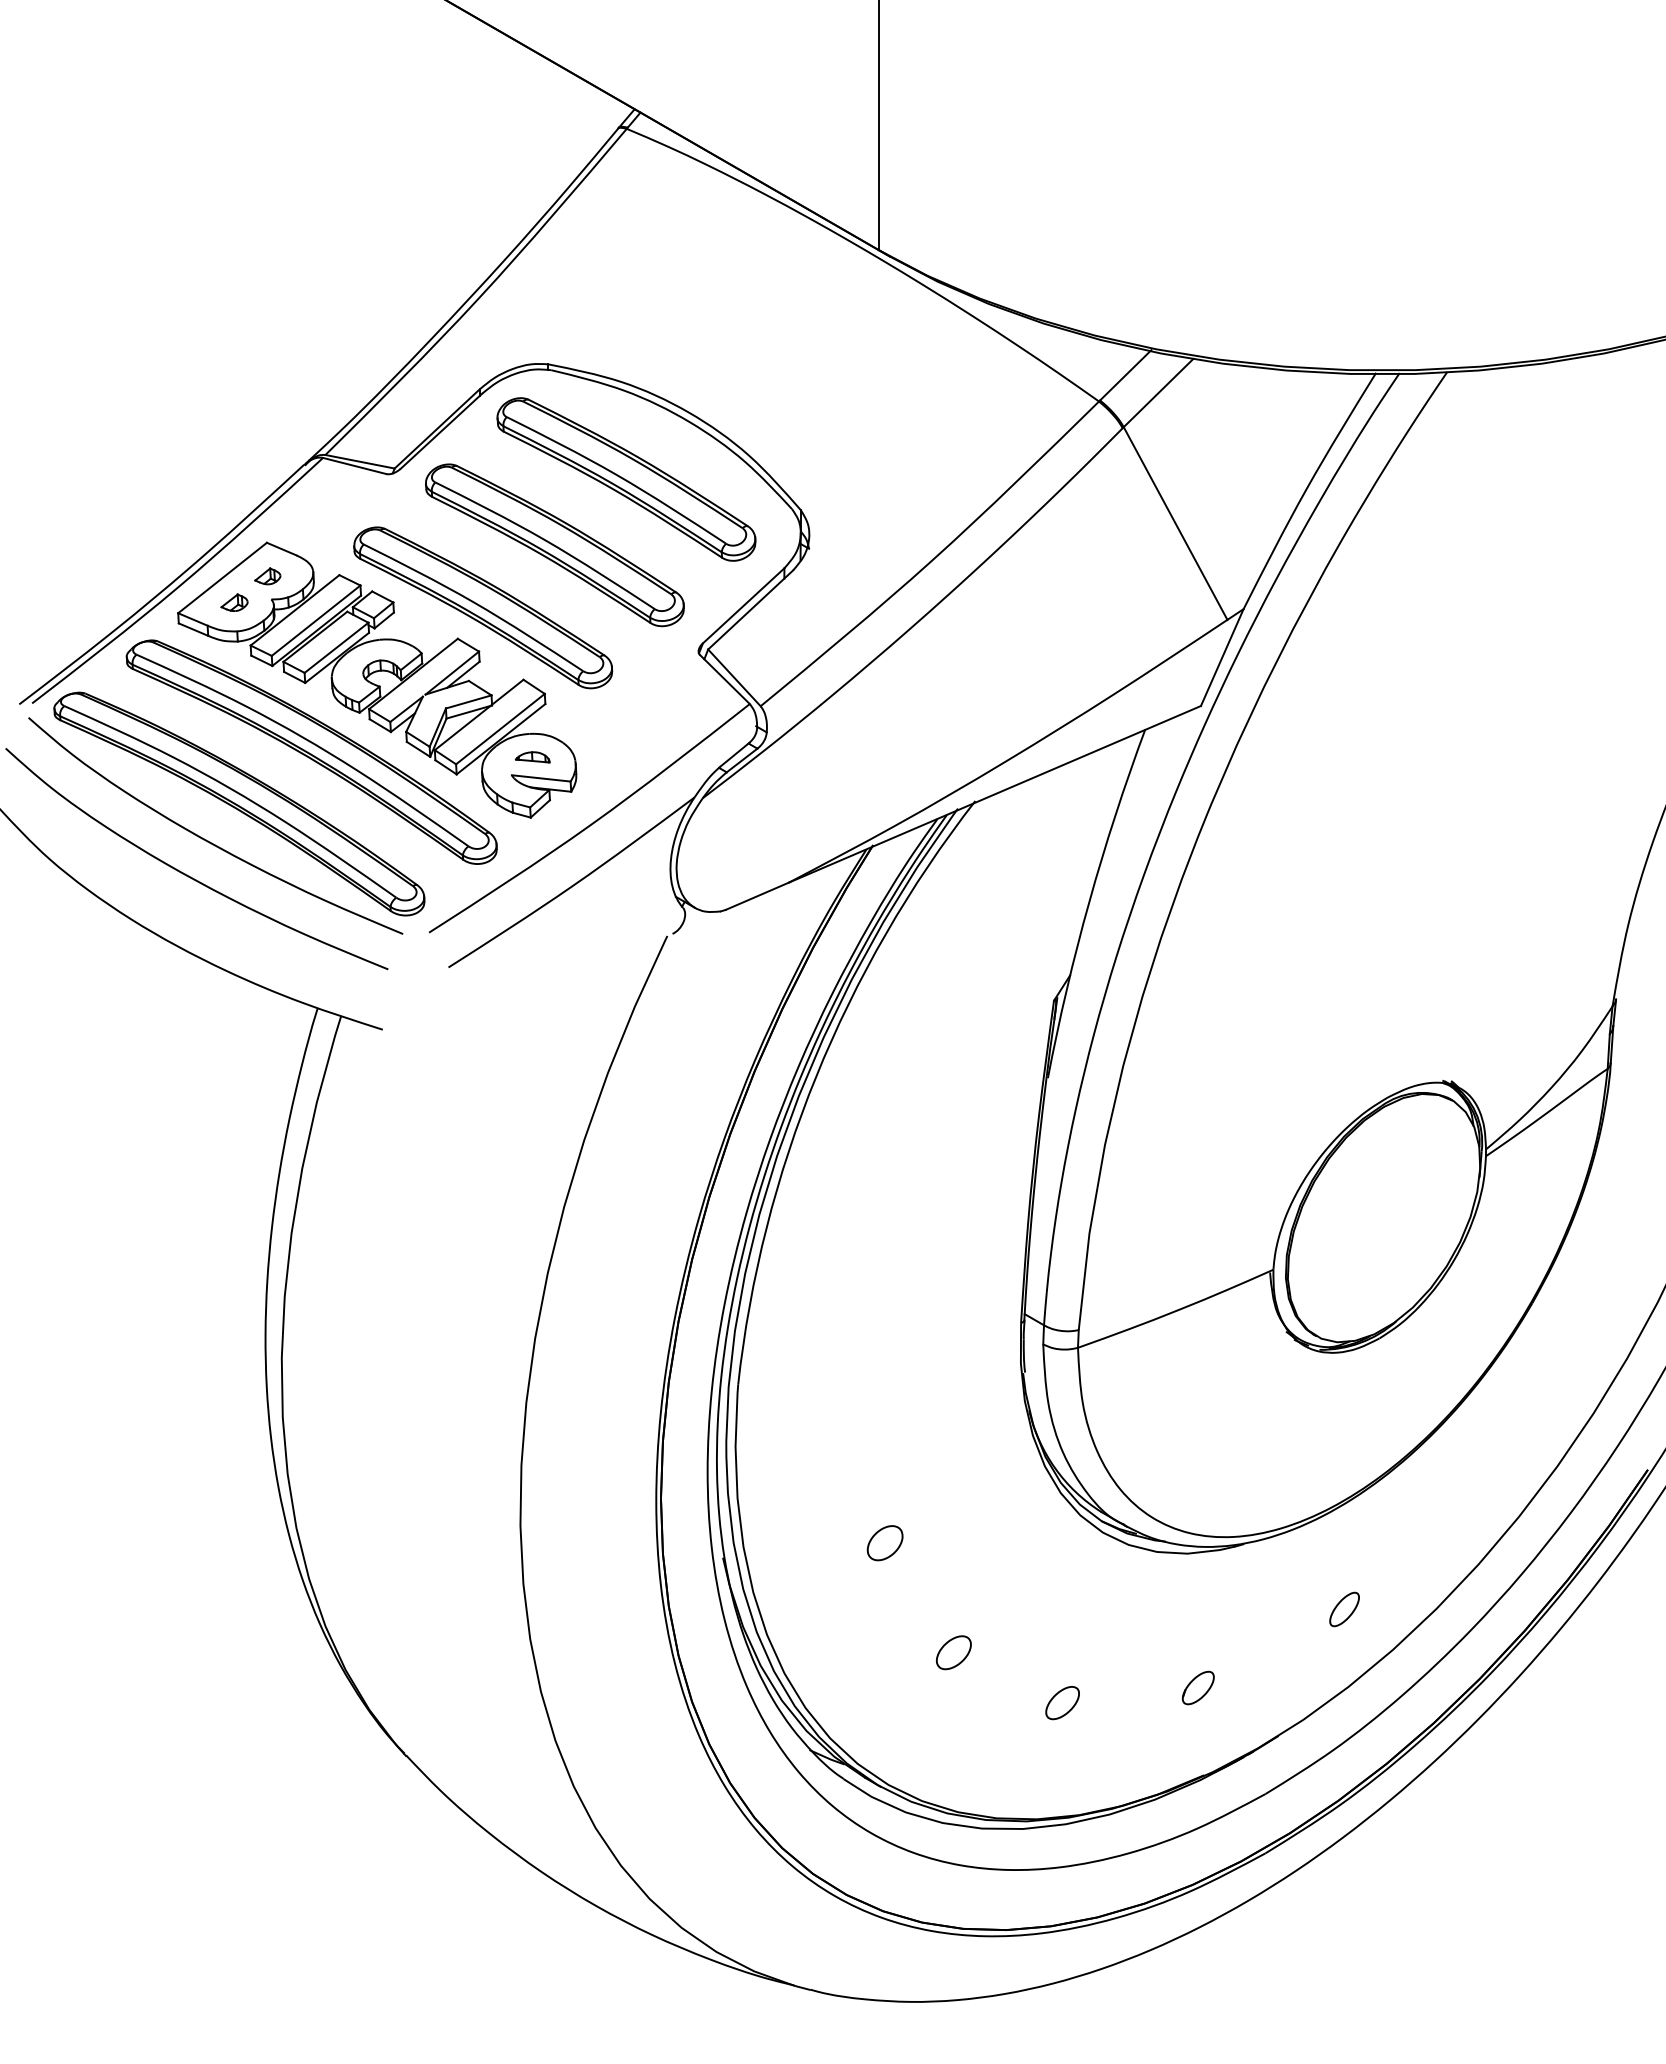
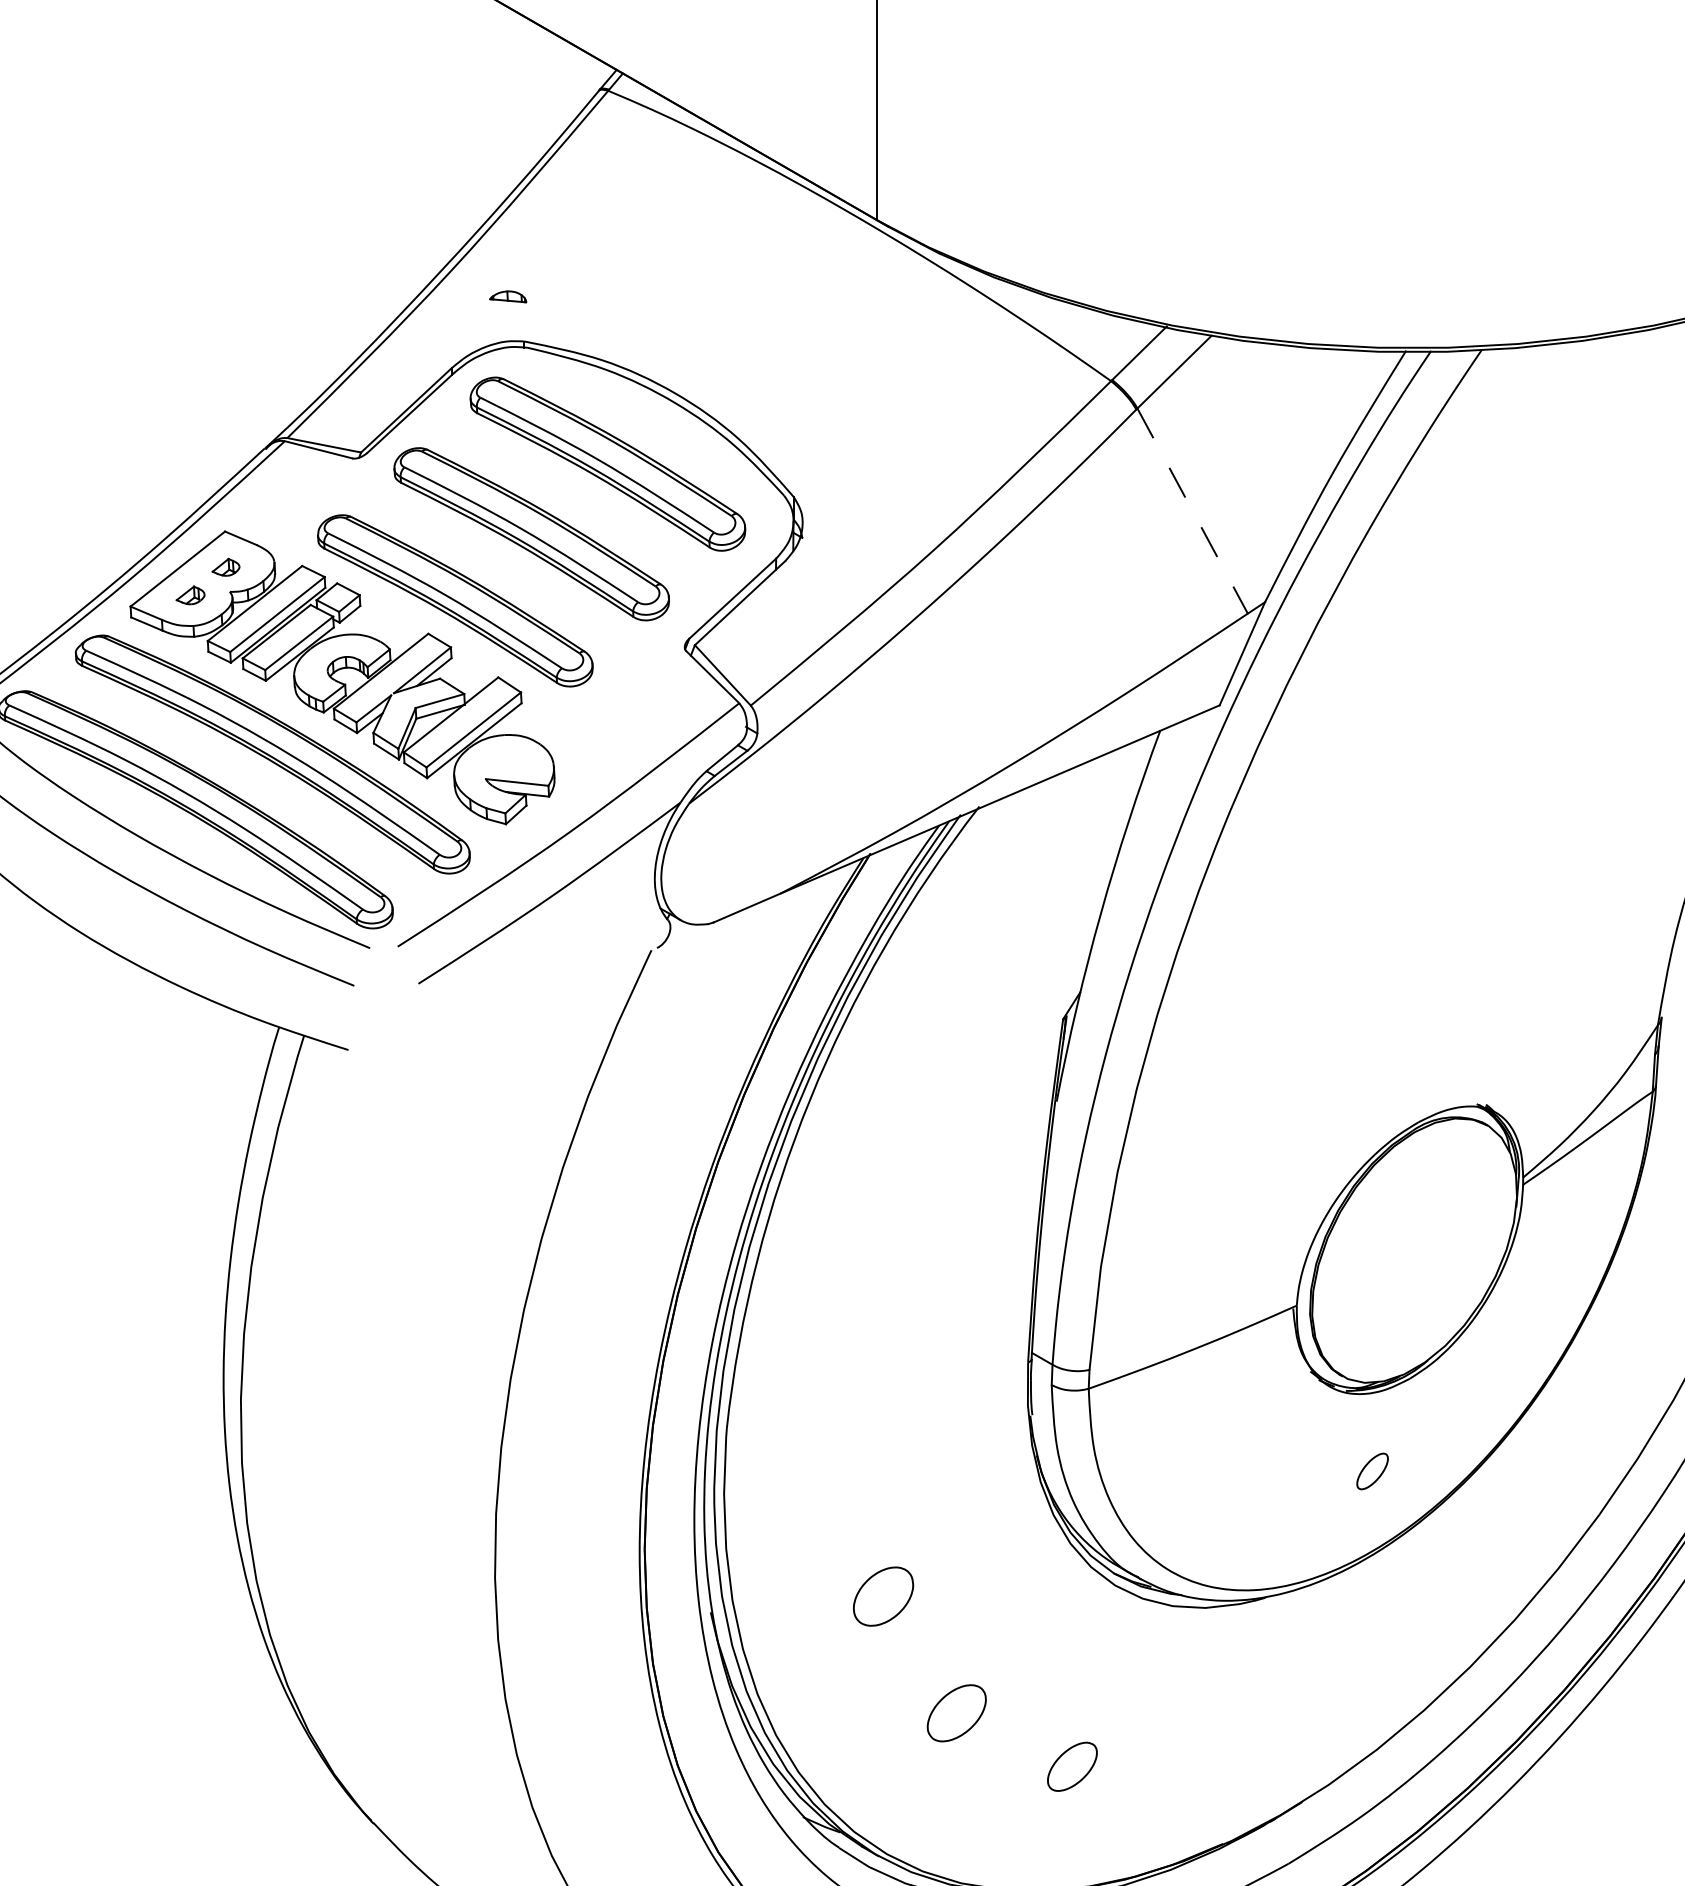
line: (1175, 523) -> (1192, 511), solid -> dashed
part: (532, 757) -> (507, 297), moved
part: (884, 1543) -> (882, 1597), size x1.6
part: (1344, 1609) -> (1372, 1471), moved
part: (953, 1652) -> (956, 1713), size x1.6
part: (1197, 1687) -> (1215, 1750), removed
part: (1062, 1703) -> (1072, 1767), size x1.4

